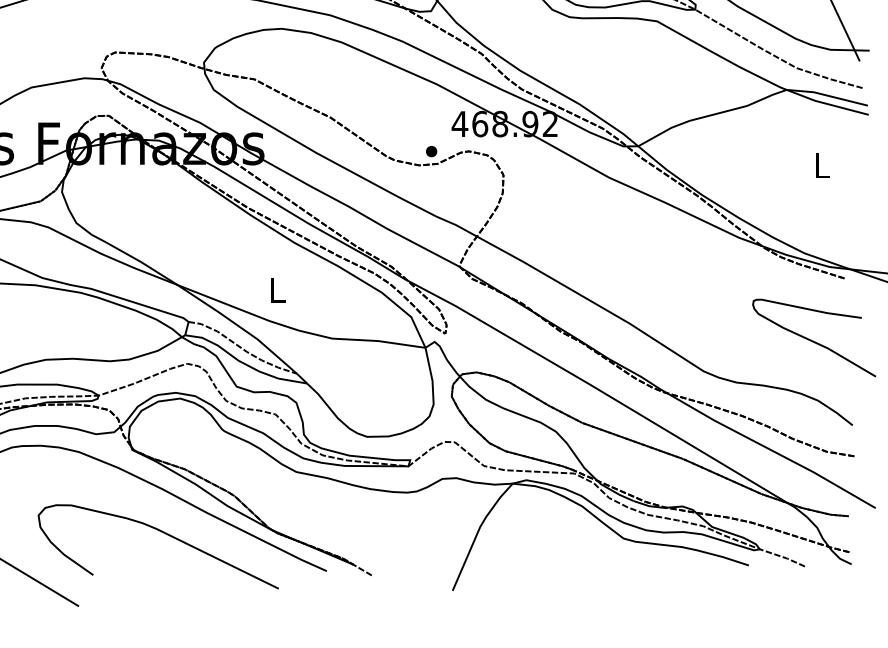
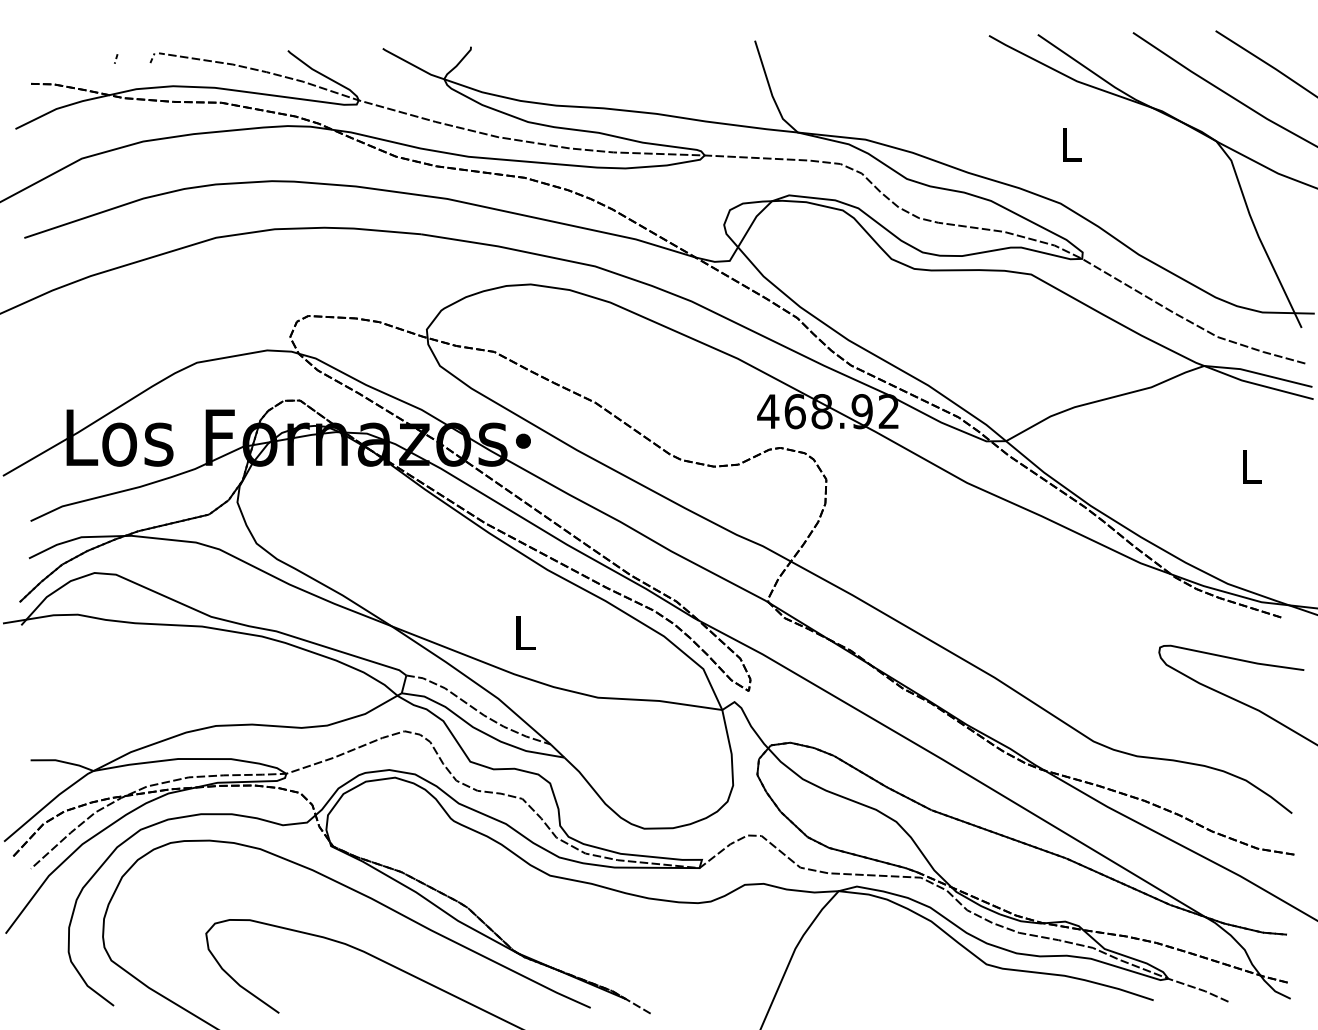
part: (431, 151) -> (523, 440), moved

